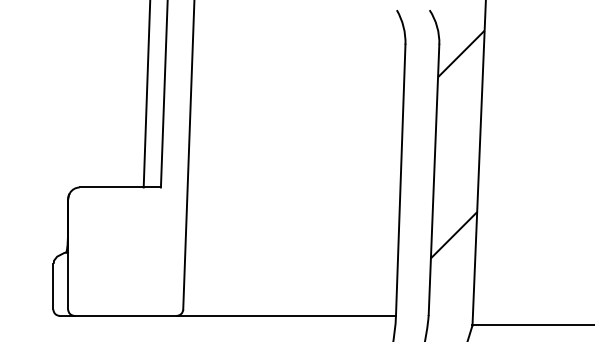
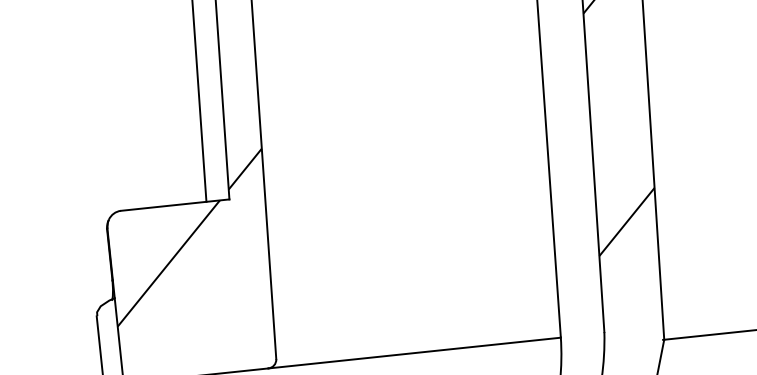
hatch: (128, 212) -> (189, 237), added

